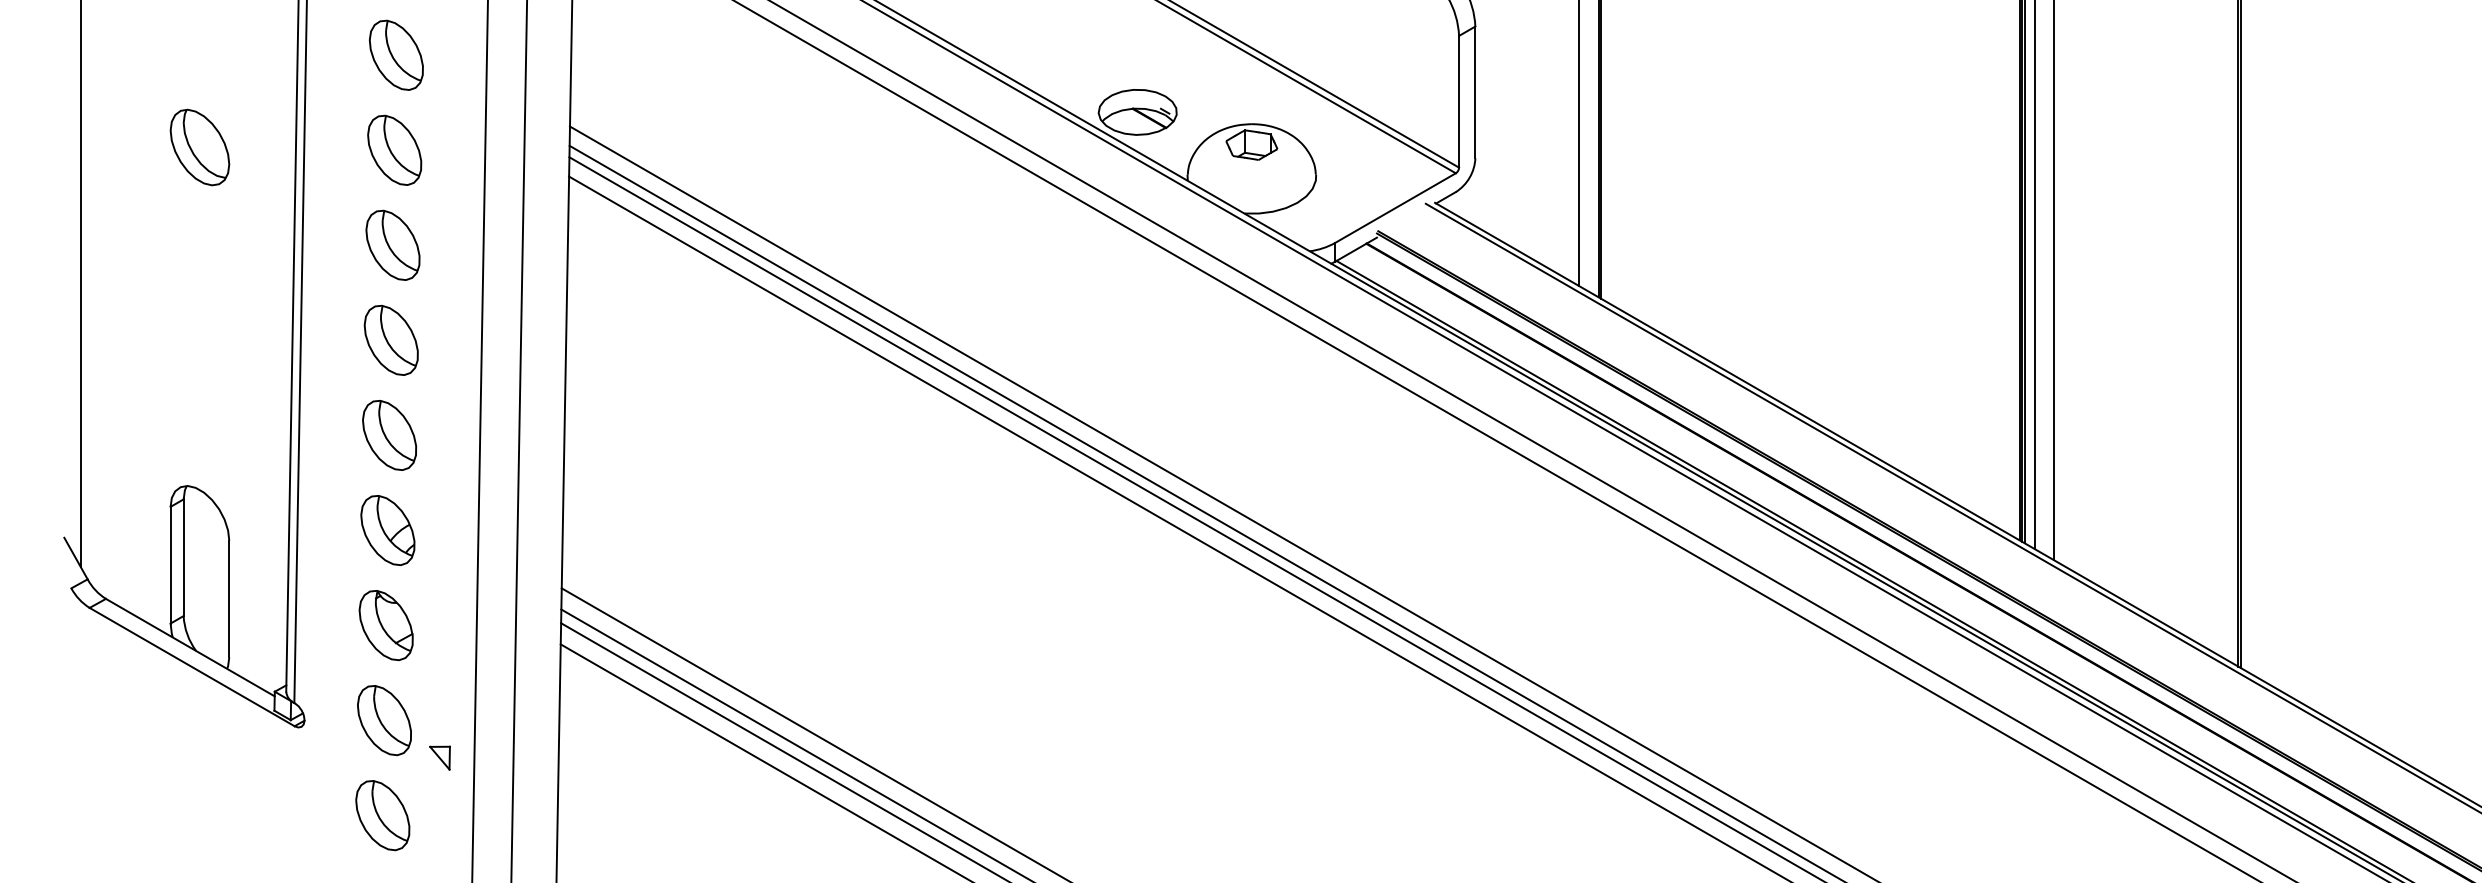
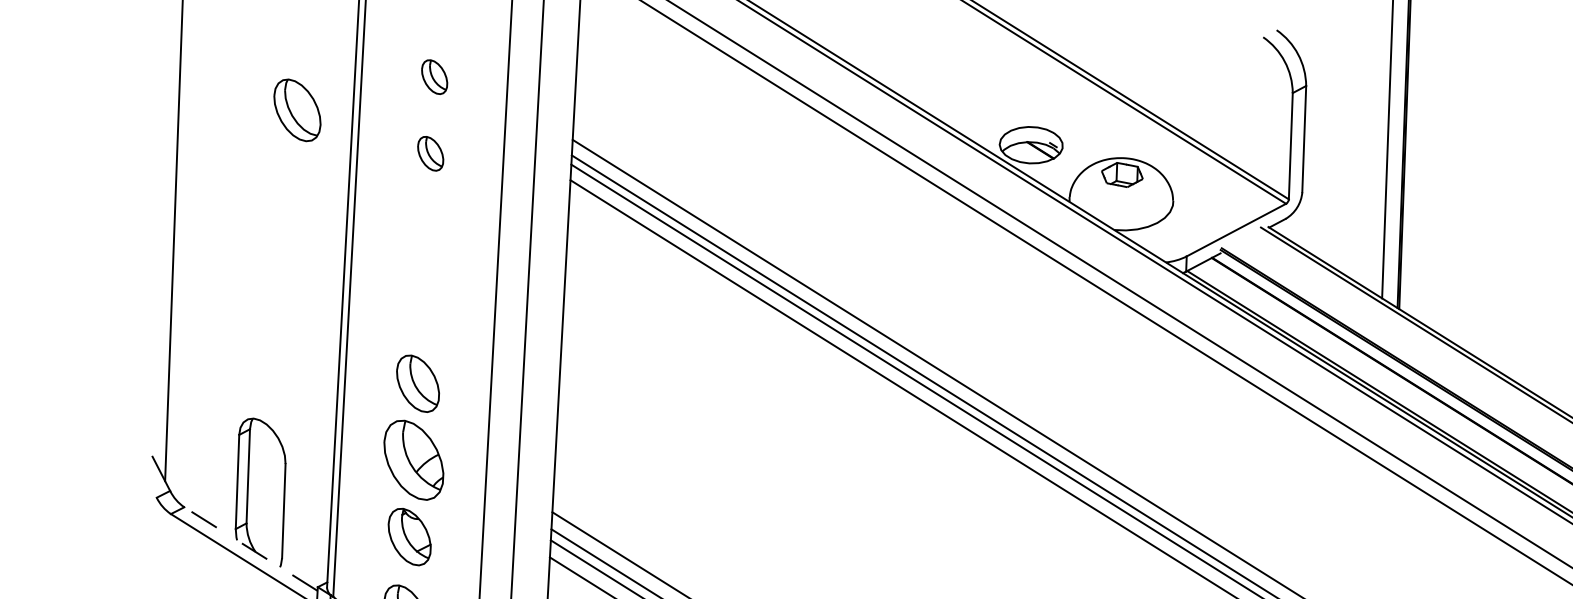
part: (395, 54) -> (434, 76), size x0.6
part: (199, 147) -> (297, 110), moved
part: (394, 149) -> (430, 153), size x0.6
part: (392, 244) -> (426, 229), removed
part: (390, 339) -> (421, 306), removed
part: (387, 530) -> (413, 460), size x1.4
line: (189, 647) -> (250, 548), solid -> dashed

